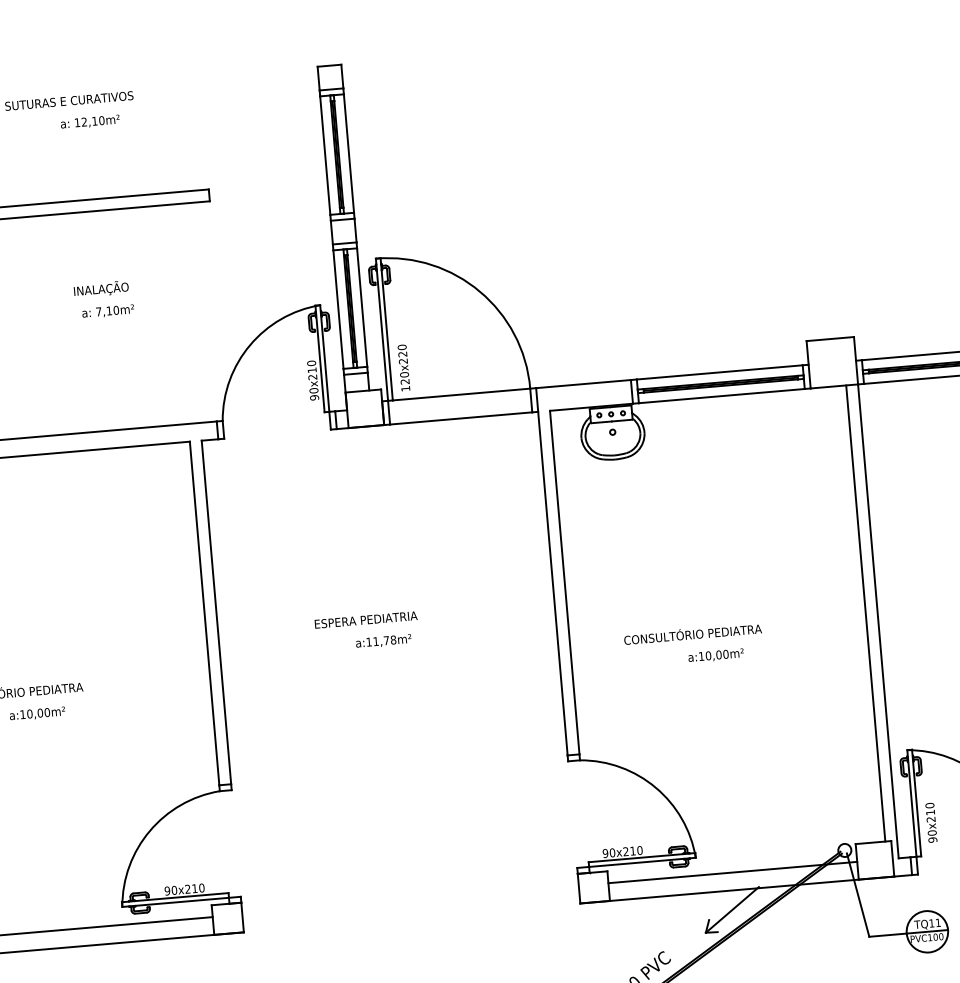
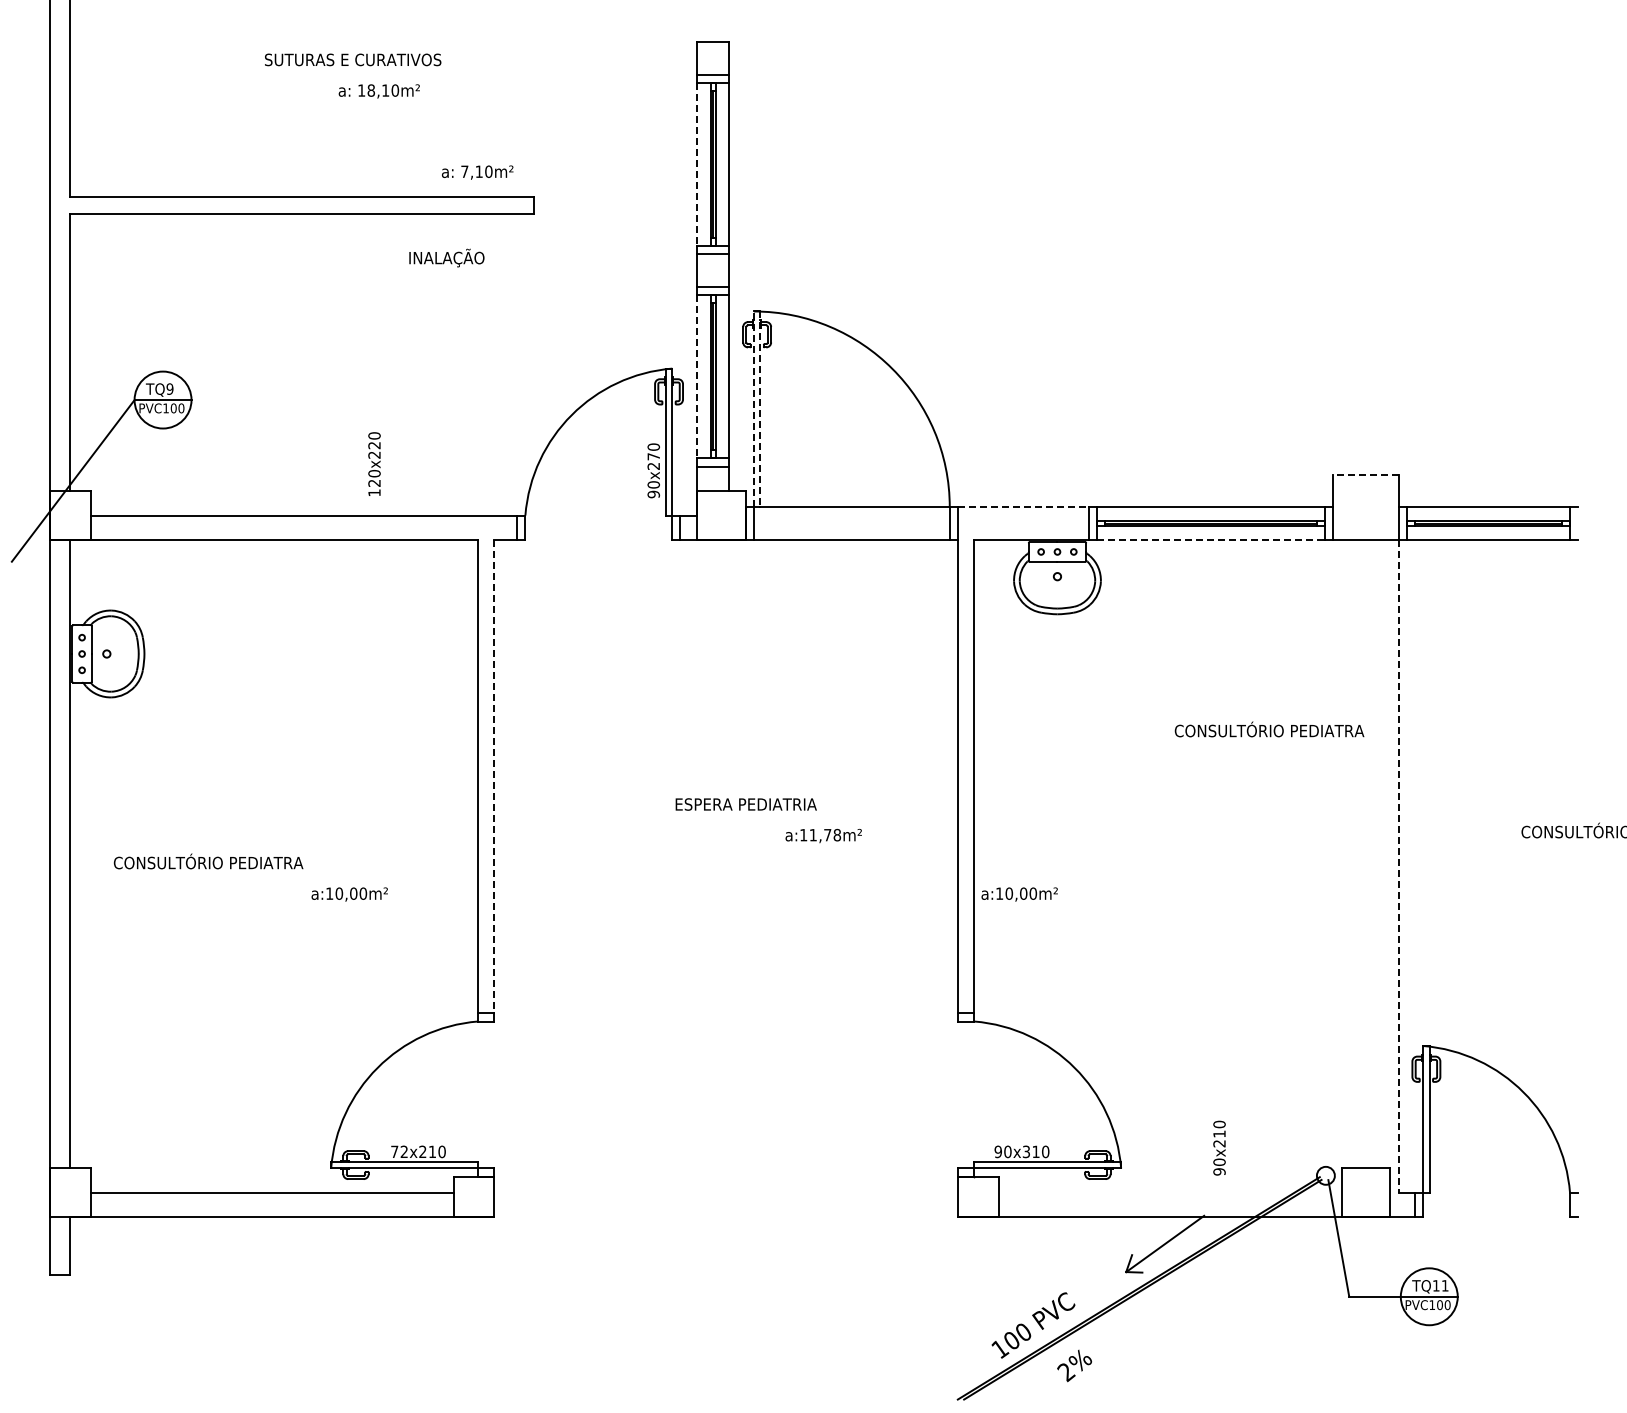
text: (83, 122) -> (370, 90), 12,10m² -> 18,10m²
line: (325, 155) -> (696, 164), solid -> dashed
text: (101, 288) -> (446, 257), moved
line: (338, 309) -> (696, 376), solid -> dashed
text: (108, 311) -> (477, 172), moved
line: (381, 329) -> (753, 409), solid -> dashed
line: (386, 329) -> (760, 409), solid -> dashed
line: (829, 338) -> (1365, 474), solid -> dashed
text: (403, 367) -> (374, 463), moved
text: (312, 370) -> (653, 456), 90x210 -> 90x270
line: (583, 384) -> (1023, 507), solid -> dashed
line: (722, 396) -> (1211, 540), solid -> dashed
line: (216, 612) -> (494, 776), solid -> dashed
line: (865, 613) -> (1382, 854), removed
text: (365, 620) -> (745, 804), moved
line: (878, 621) -> (1398, 866), solid -> dashed
text: (692, 633) -> (1269, 729), moved
text: (383, 641) -> (823, 835), moved
text: (715, 655) -> (1019, 894), moved
text: (37, 713) -> (349, 894), moved
text: (931, 822) -> (1219, 1147), moved
text: (625, 852) -> (1025, 1152), 90x210 -> 90x310
line: (732, 872) -> (1169, 1192), removed
text: (170, 890) -> (399, 1151), 90x210 -> 72x210

